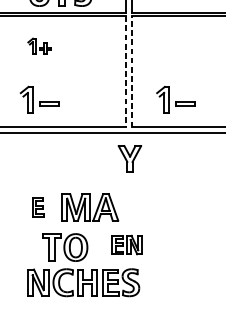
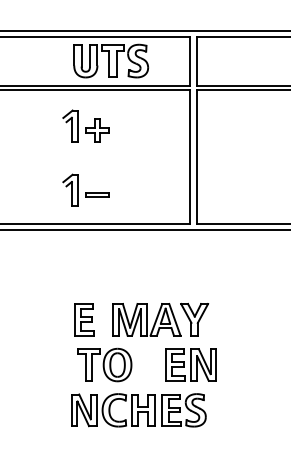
part: (39, 45) -> (85, 125), size x1.67
line: (126, 71) -> (190, 156), dashed -> solid
line: (131, 71) -> (196, 156), dashed -> solid
part: (175, 99) -> (249, 189), removed
part: (129, 159) -> (194, 319), moved
part: (38, 207) -> (84, 319), size x1.43
part: (126, 244) -> (190, 364), size x1.43
part: (65, 247) -> (104, 364), moved

